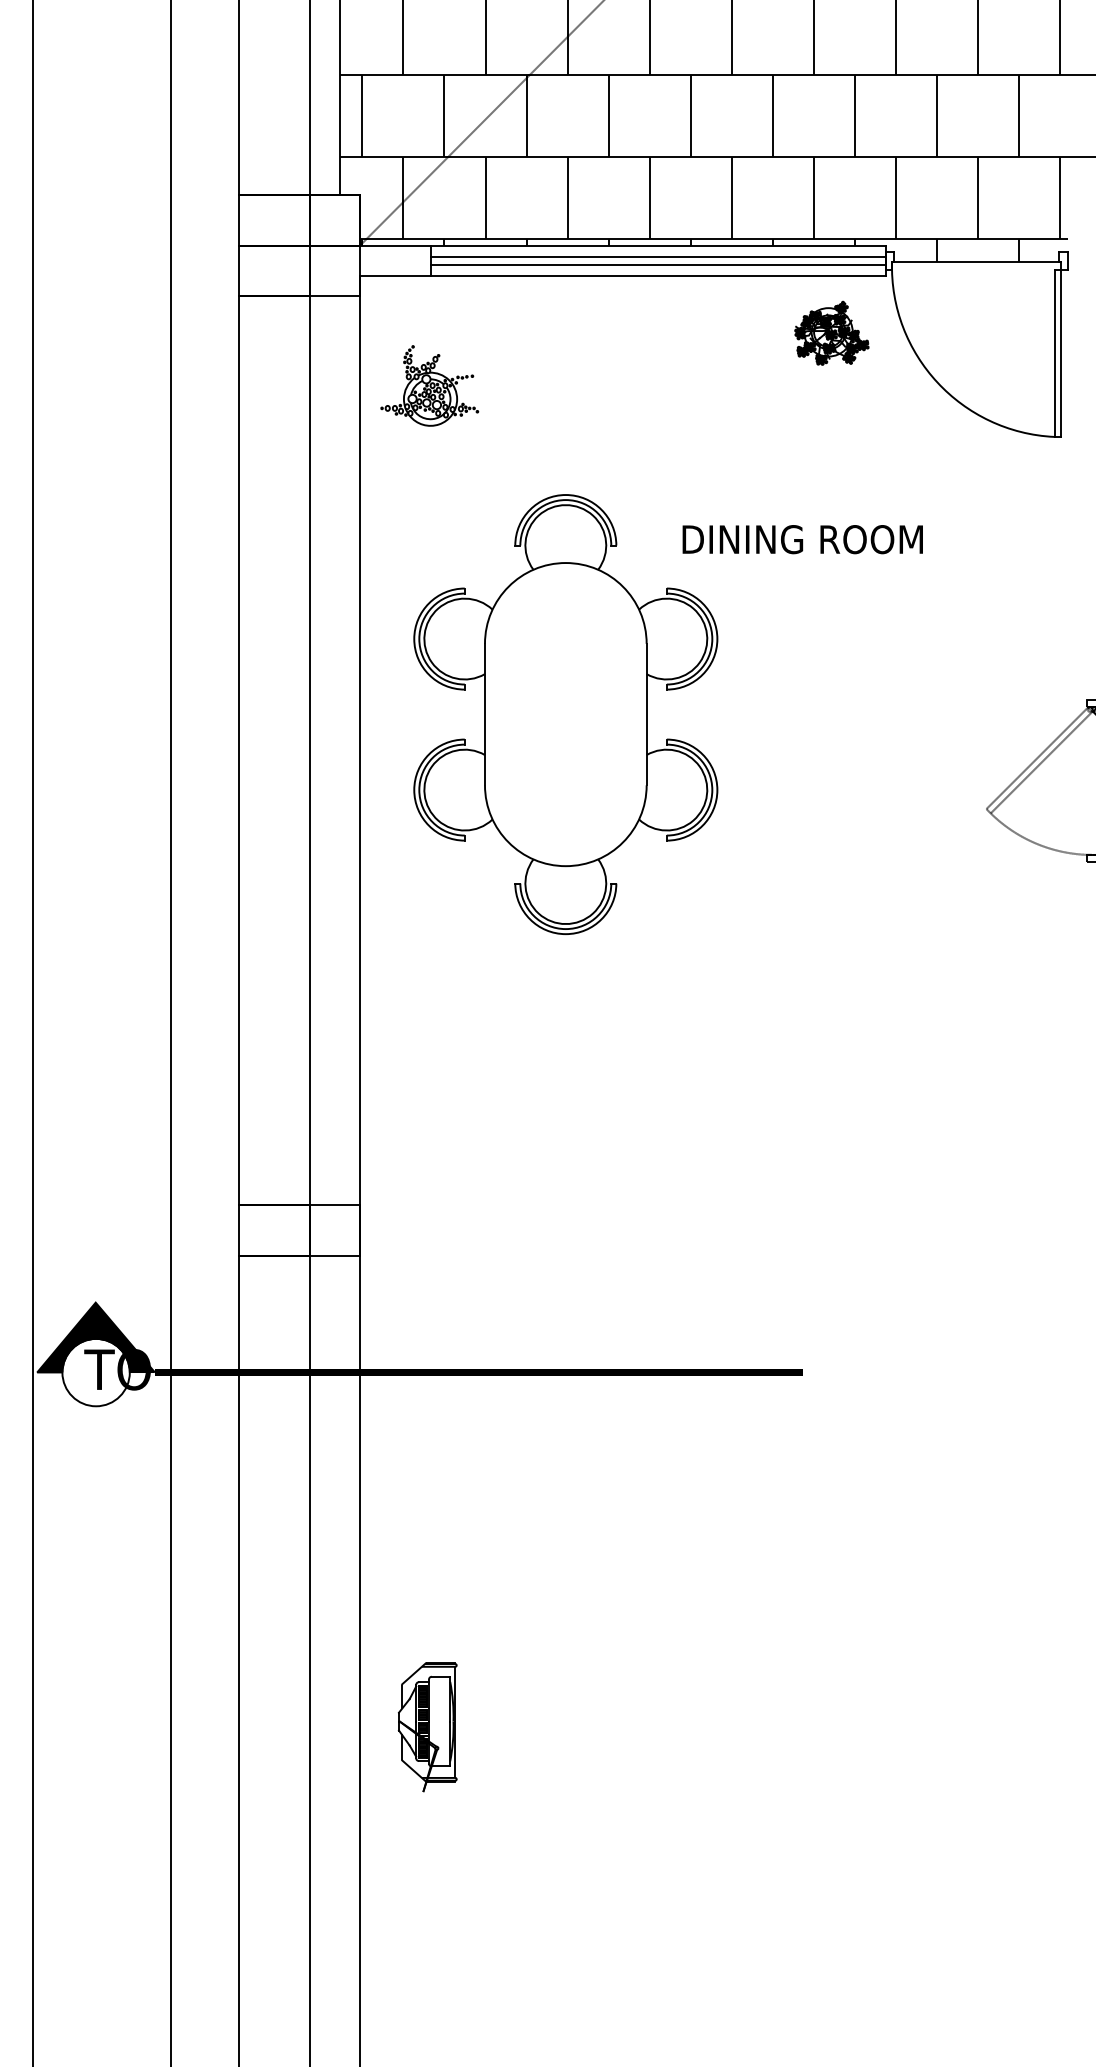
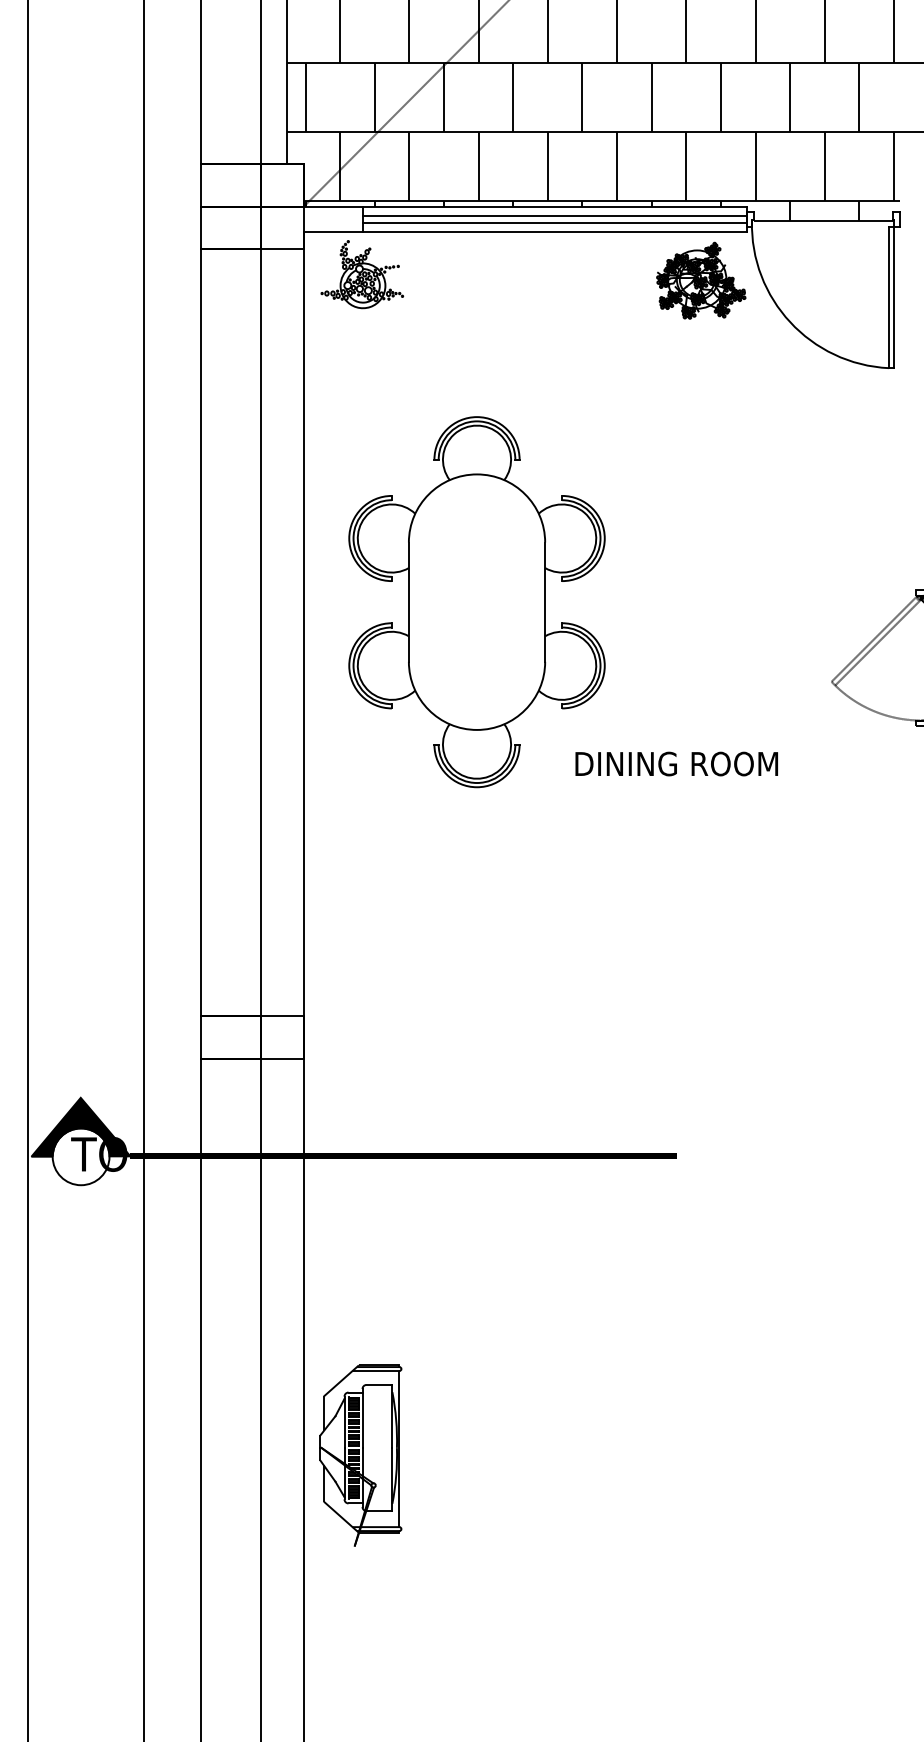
part: (831, 333) -> (700, 280), size x1.43
part: (429, 385) -> (362, 274), moved
text: (802, 539) -> (676, 763), moved
part: (427, 1726) -> (360, 1455), size x1.67

